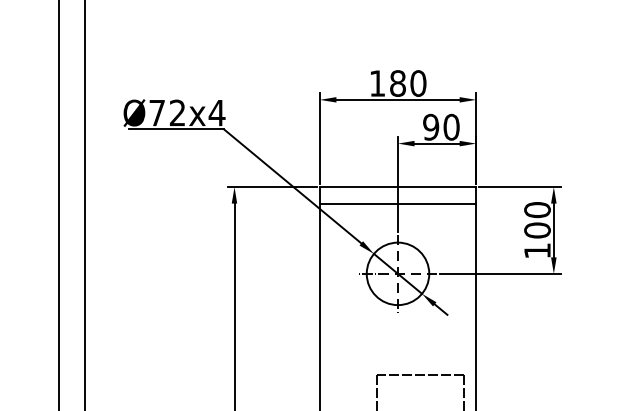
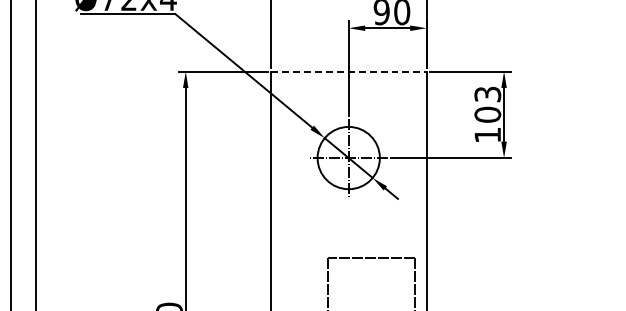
line: (398, 187) -> (349, 71), solid -> dashed
line: (397, 204) -> (348, 88), removed
text: (537, 210) -> (487, 94), 100 -> 103

